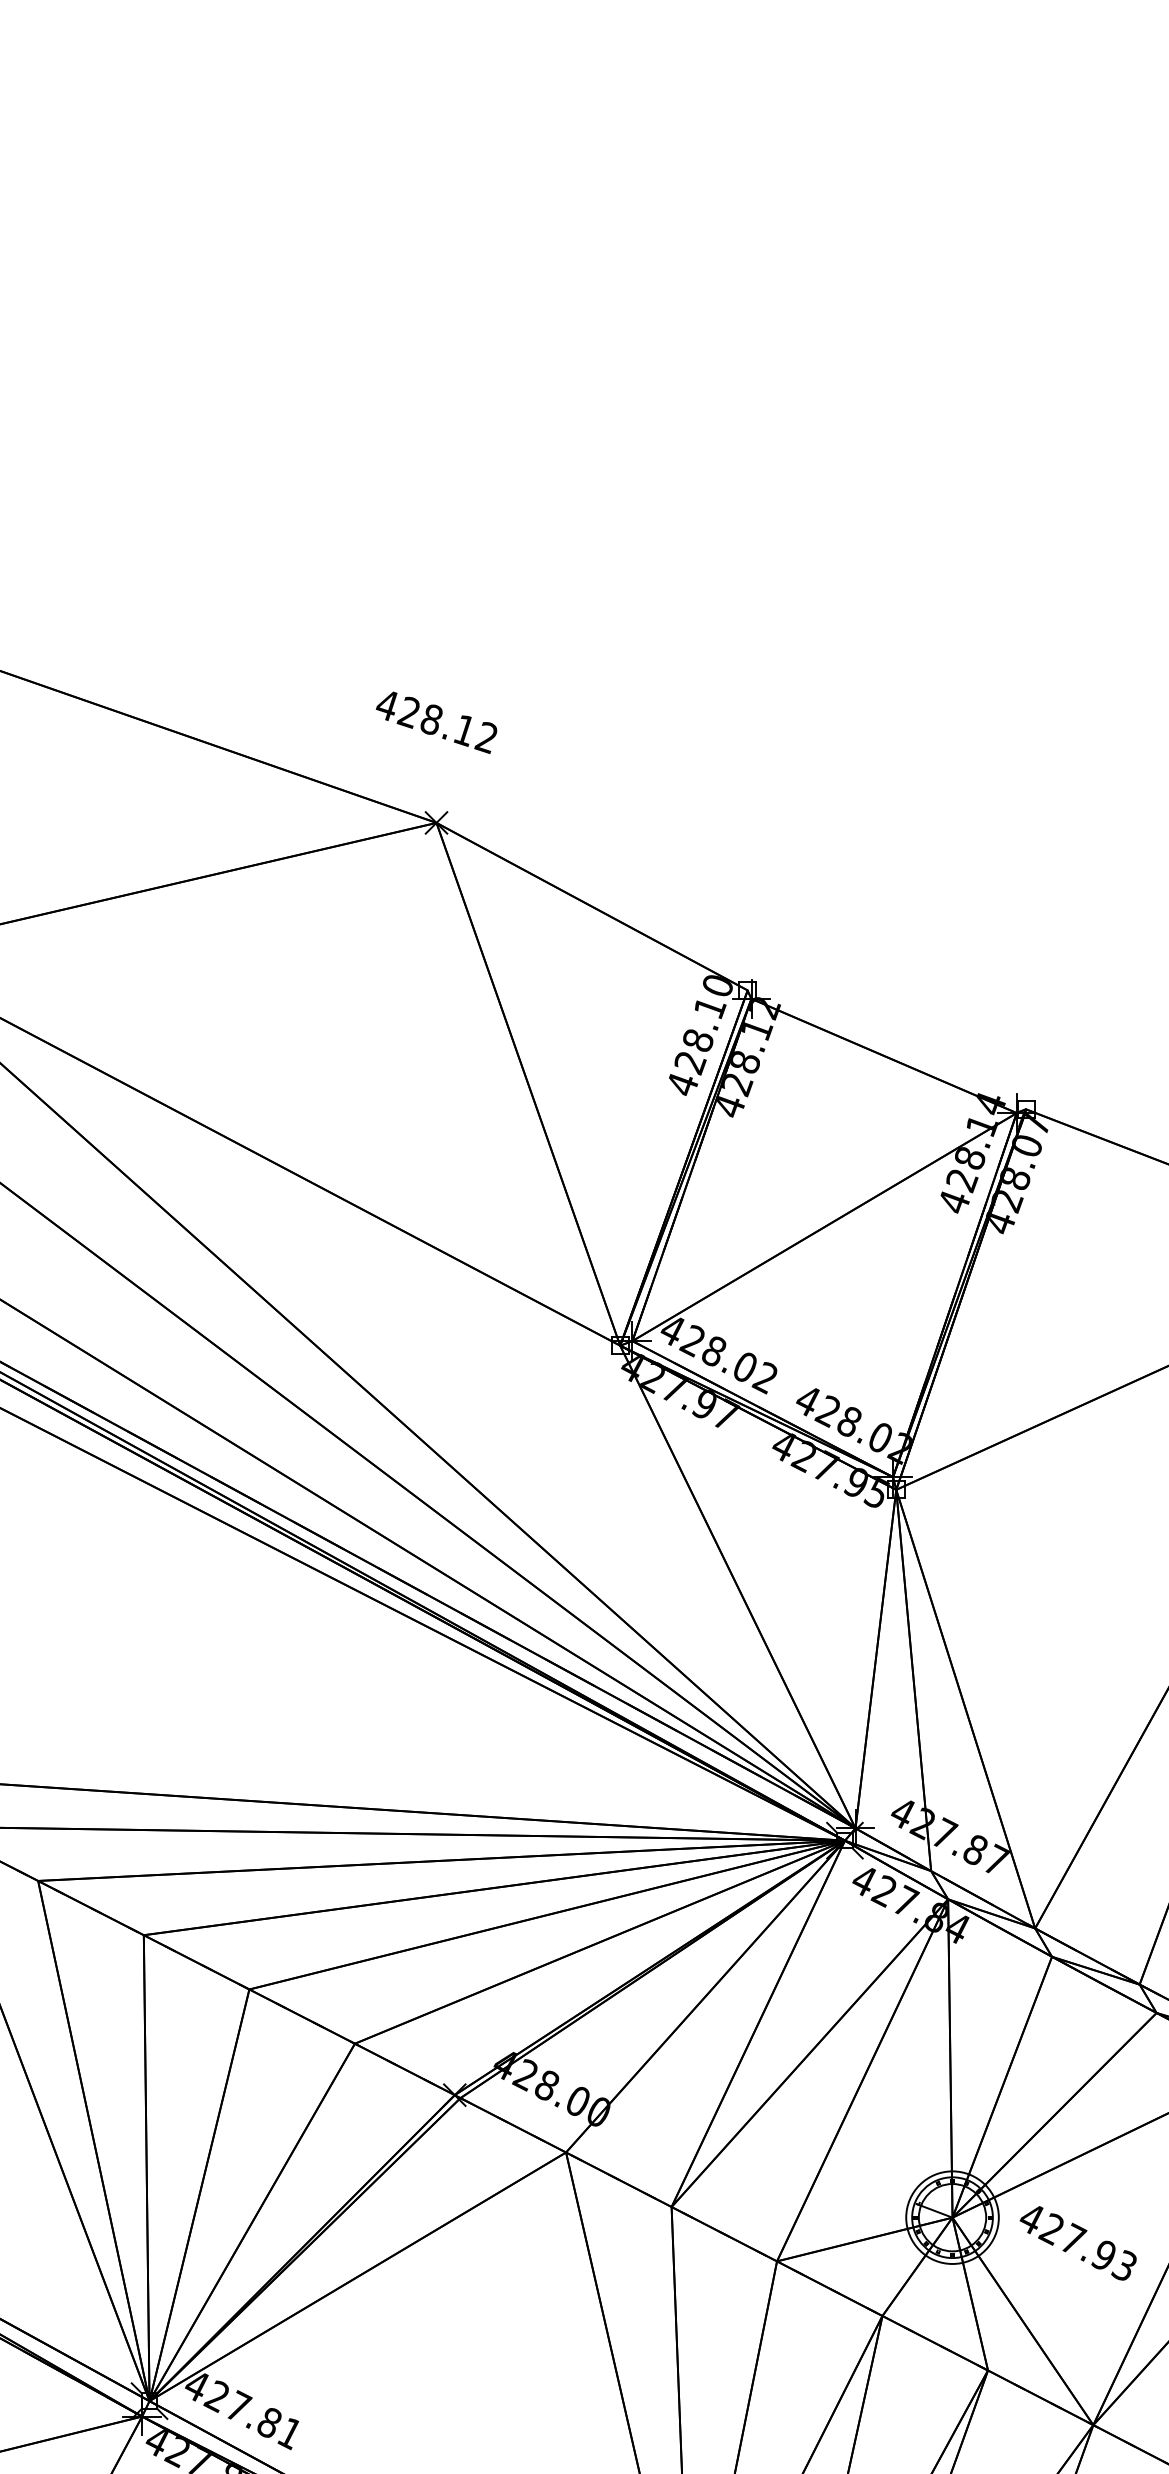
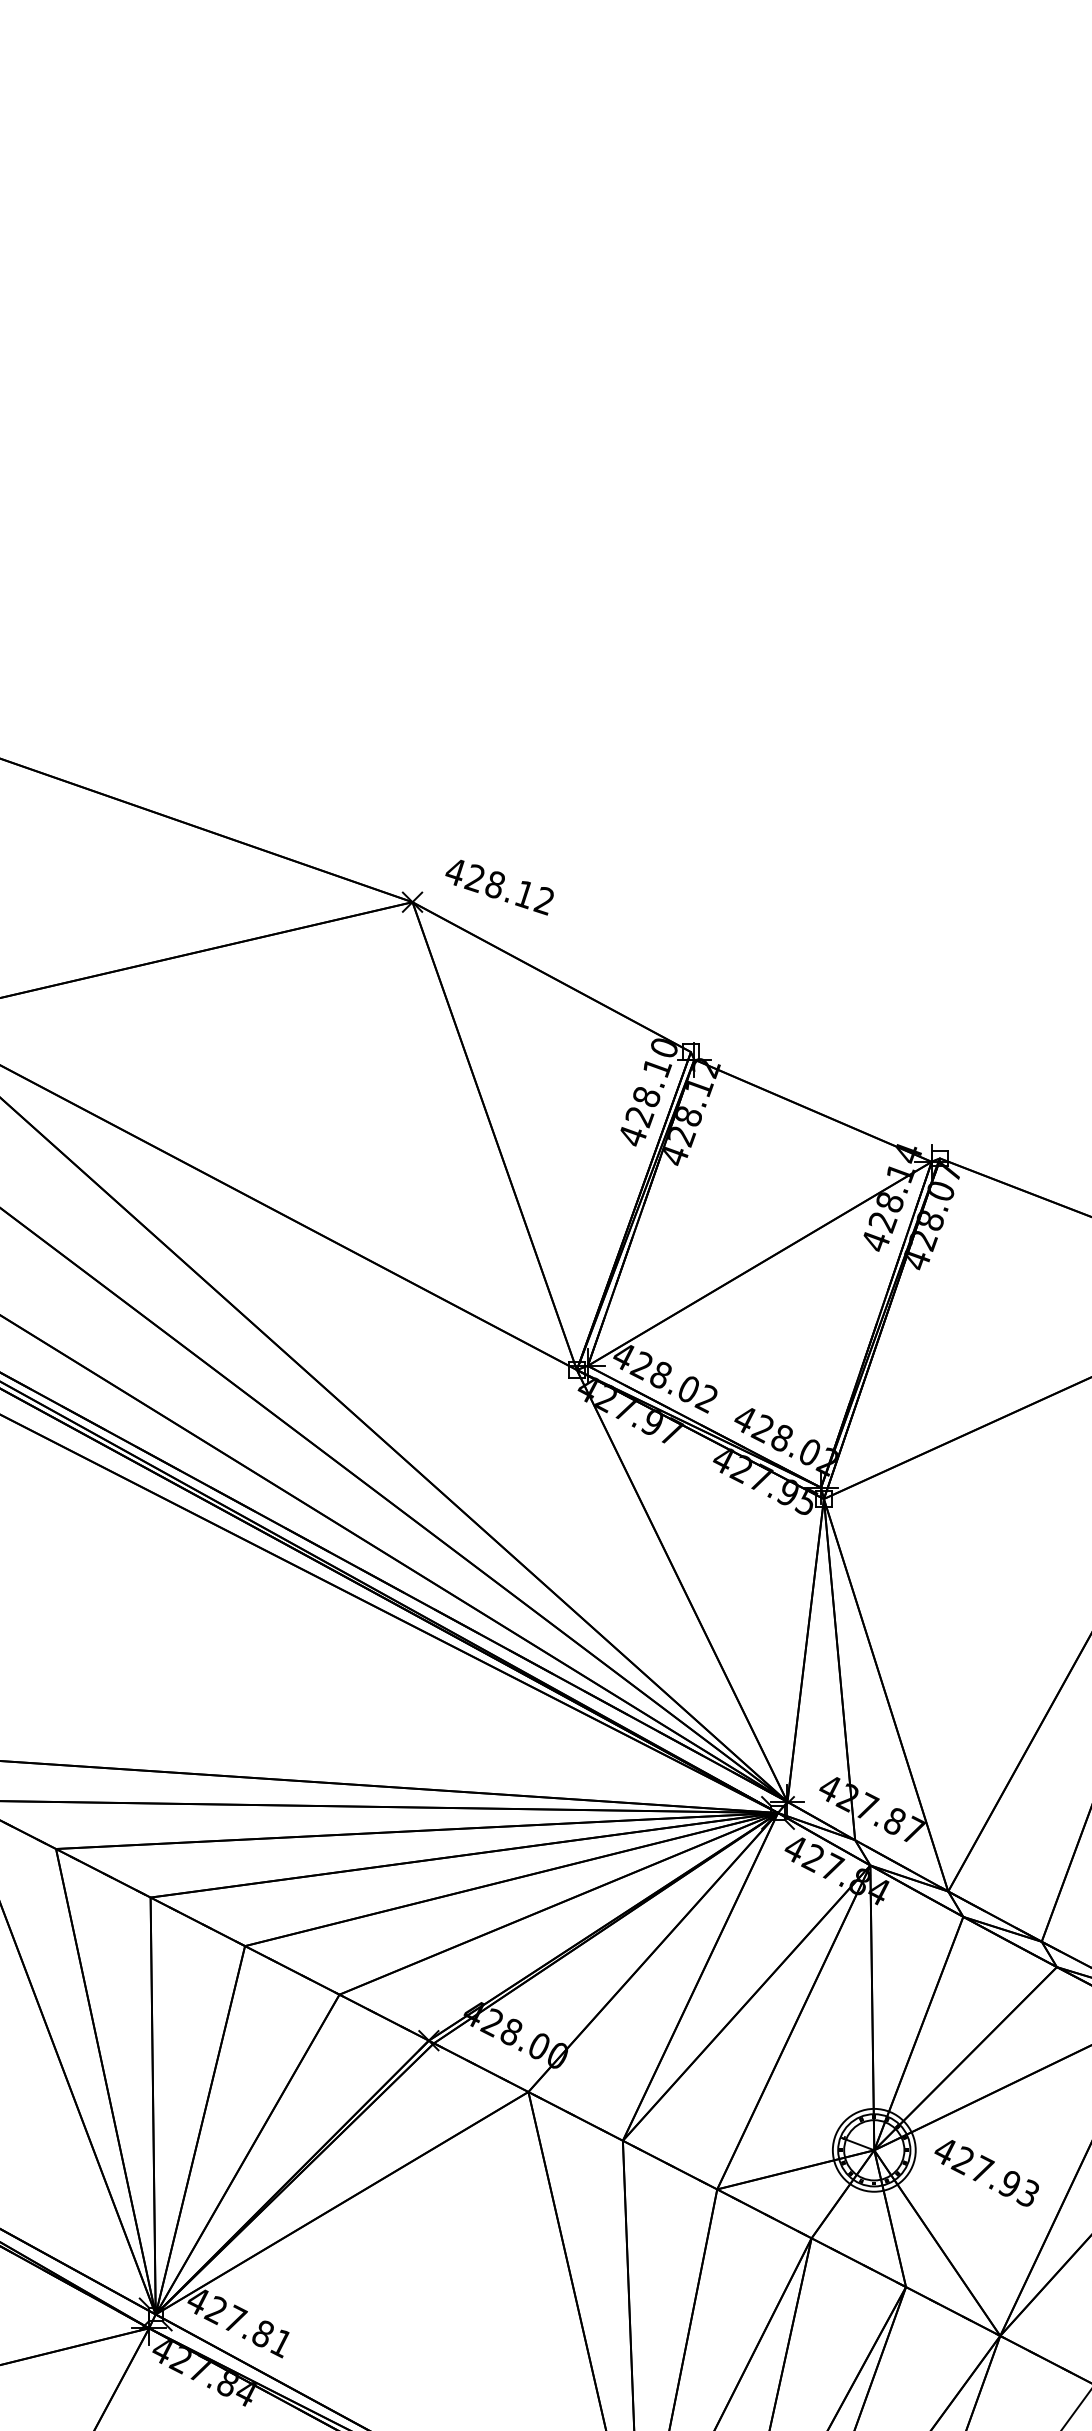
text: (436, 722) -> (499, 887), moved

